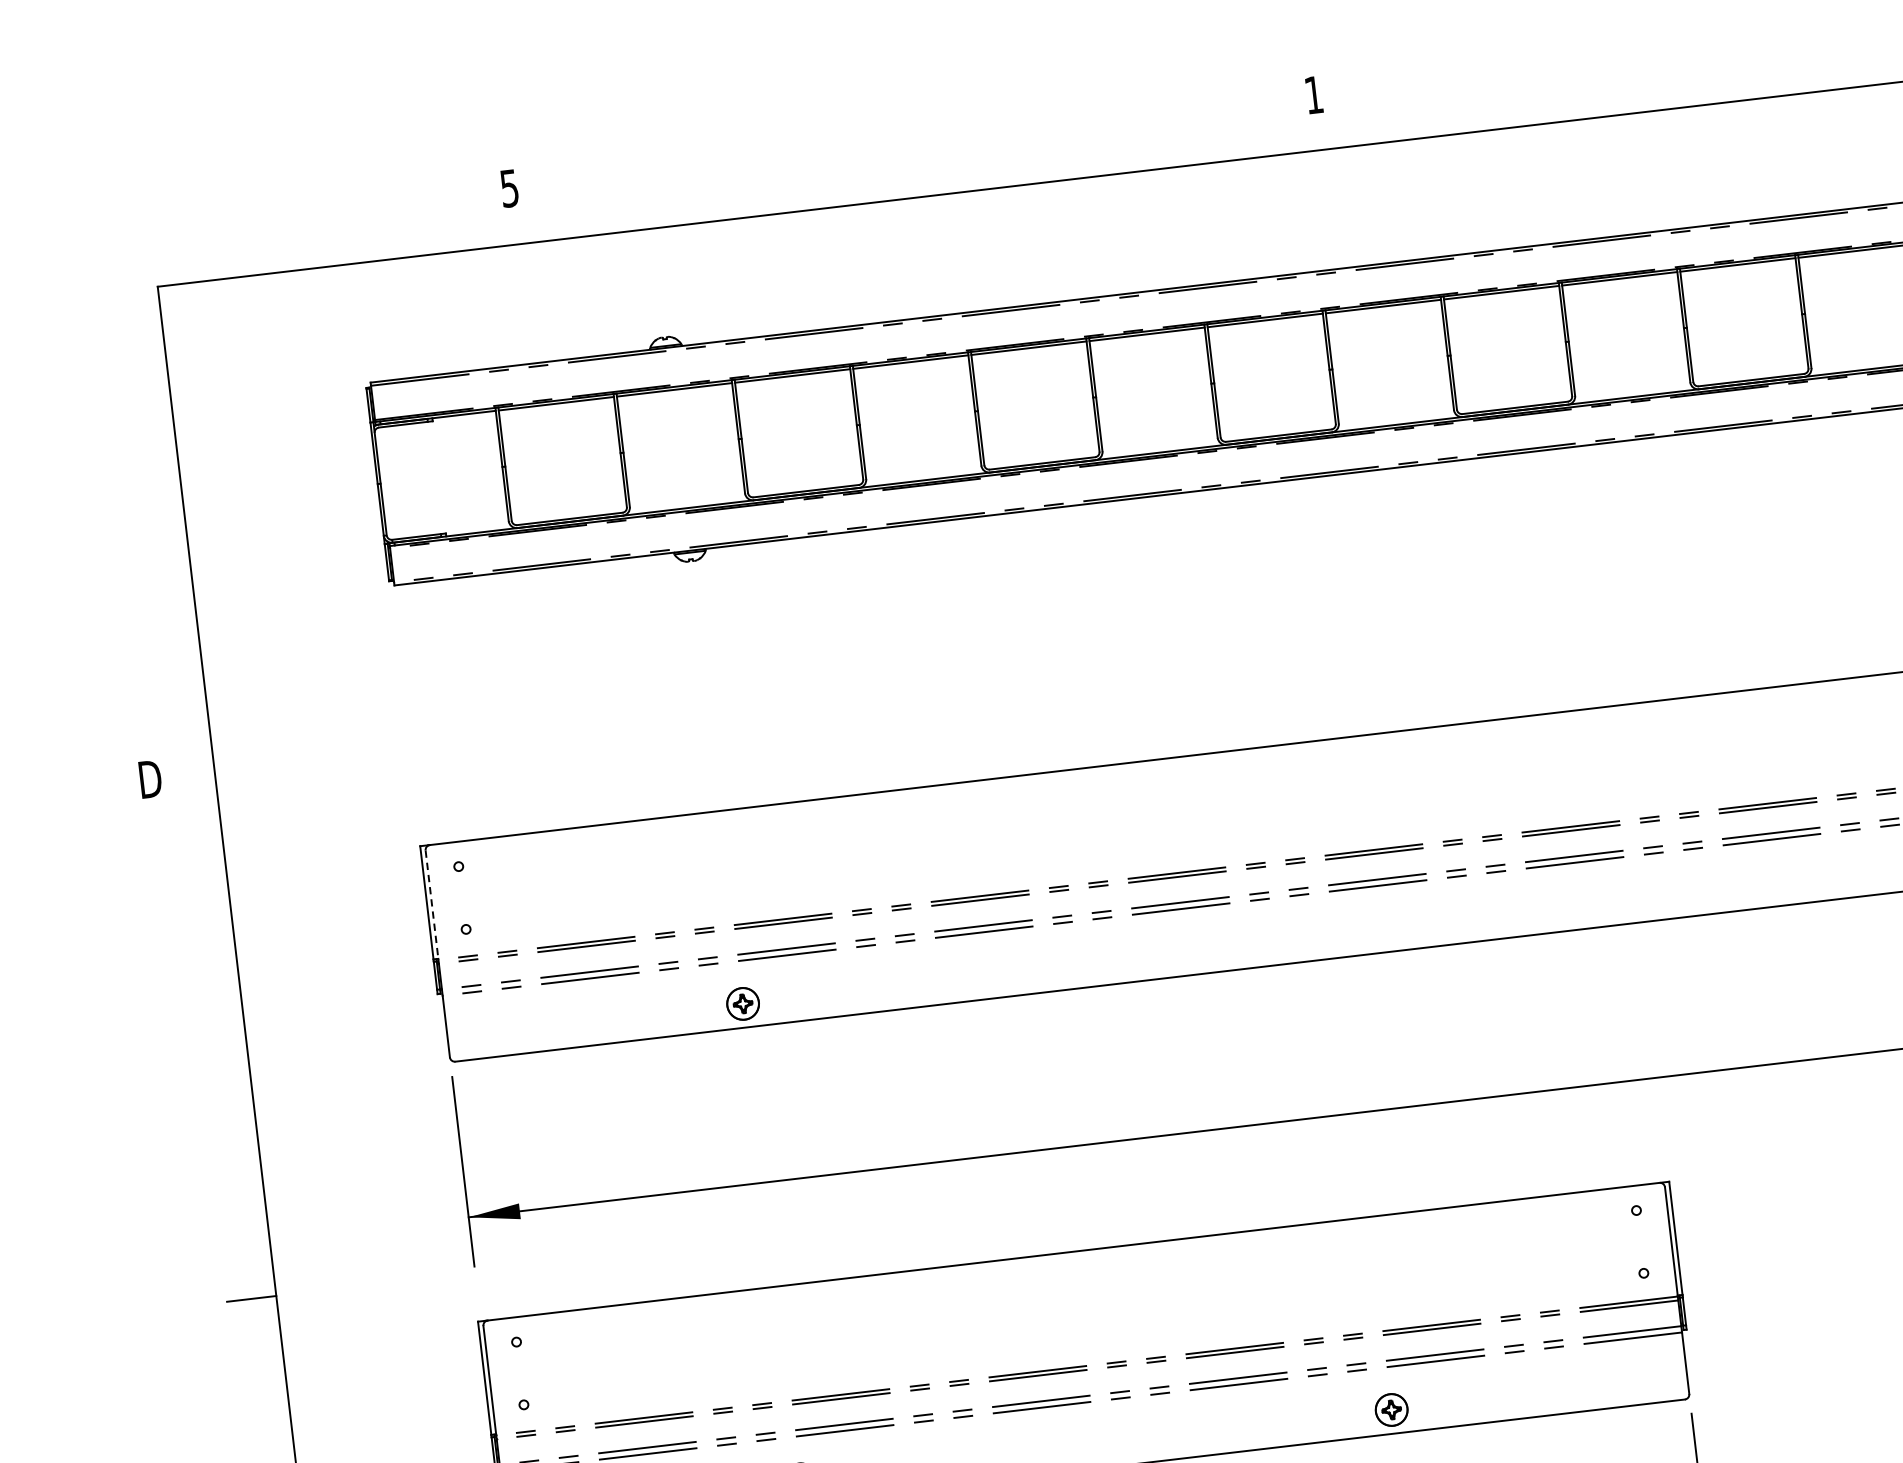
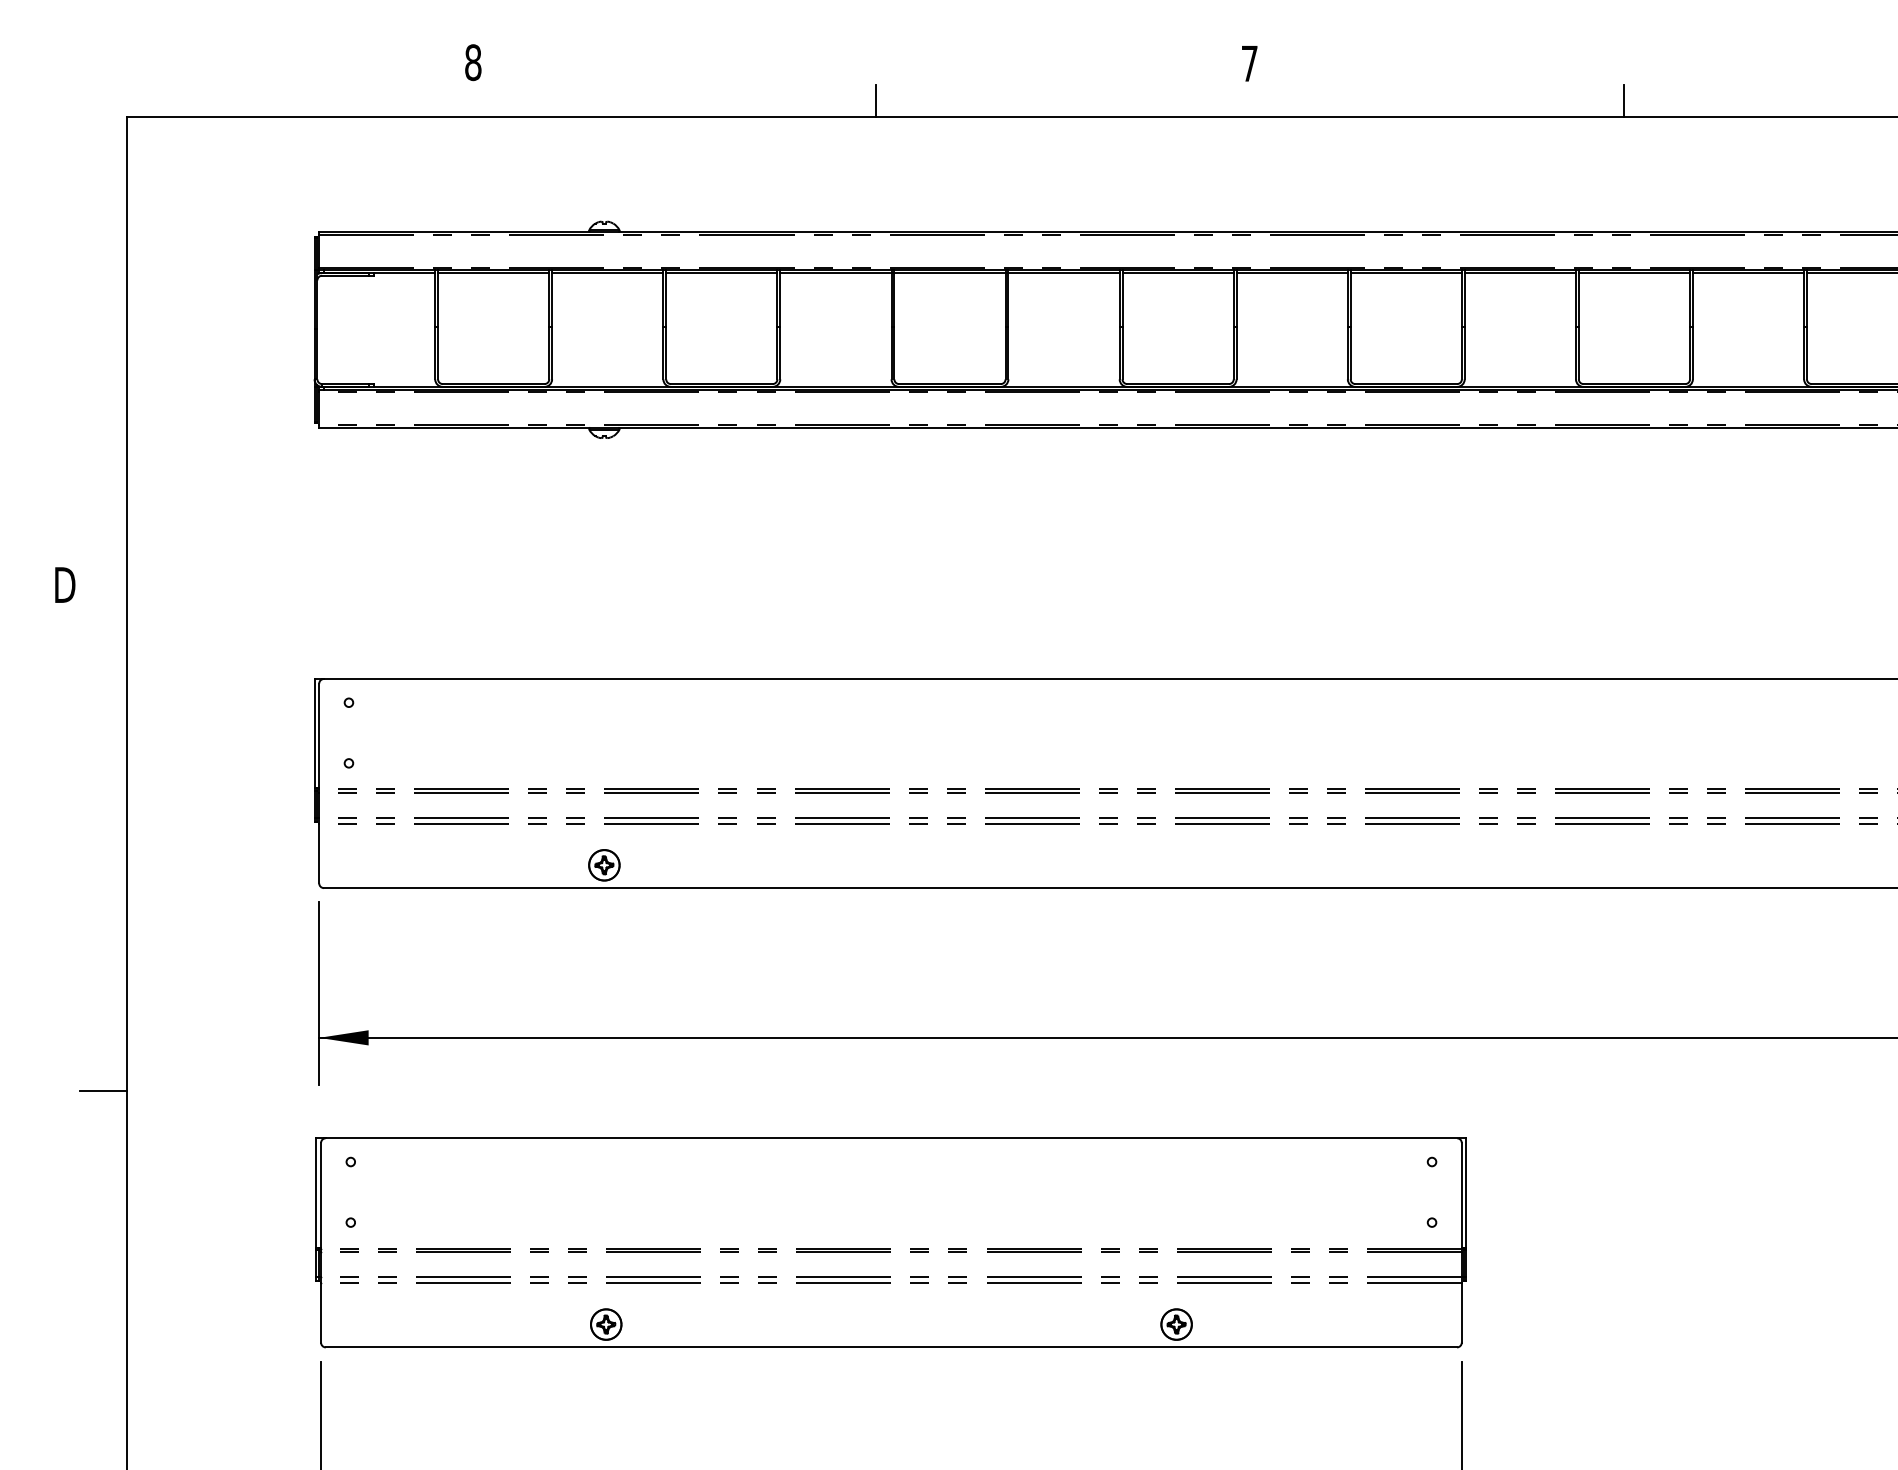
line: (1706, 87) -> (1624, 100), added
text: (1313, 94) -> (1249, 63), 1 -> 7
line: (930, 178) -> (875, 100), added
text: (509, 188) -> (473, 62), 5 -> 8
line: (432, 905) -> (319, 736), dashed -> solid

